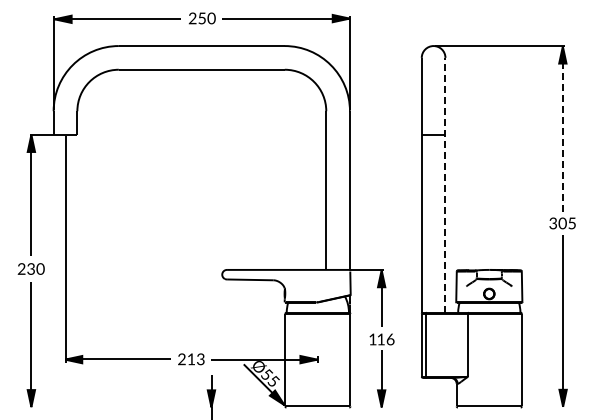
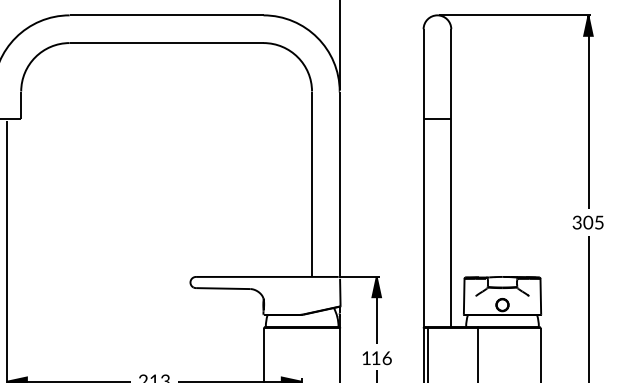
line: (563, 129) -> (589, 112), dashed -> solid
line: (445, 184) -> (451, 177), dashed -> solid

